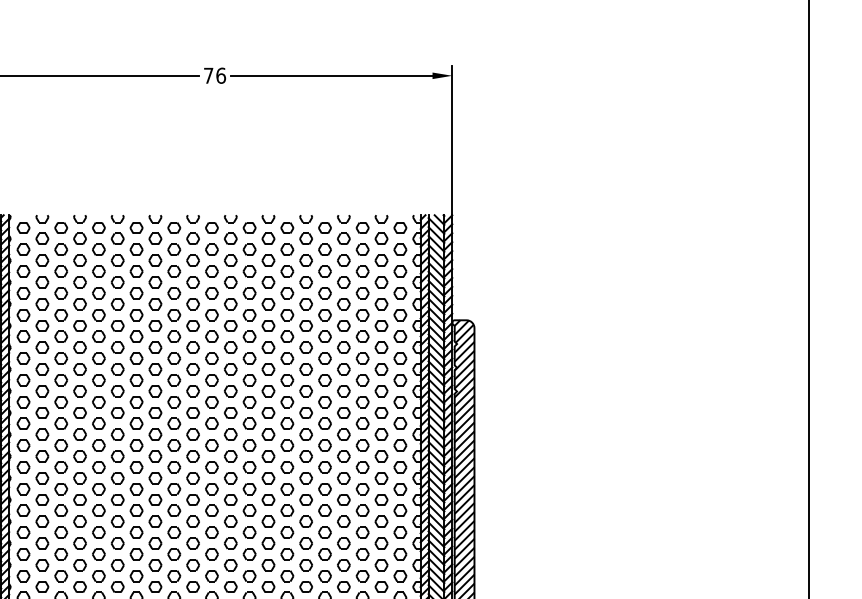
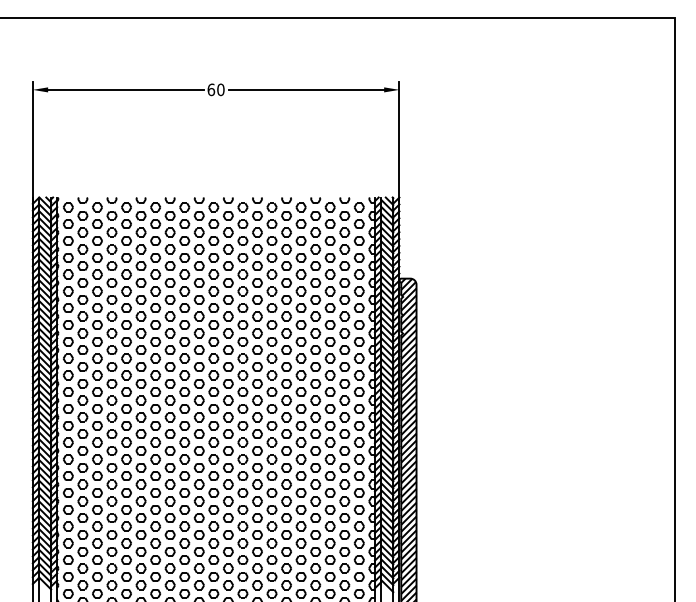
text: (214, 75) -> (215, 89), 76 -> 60

